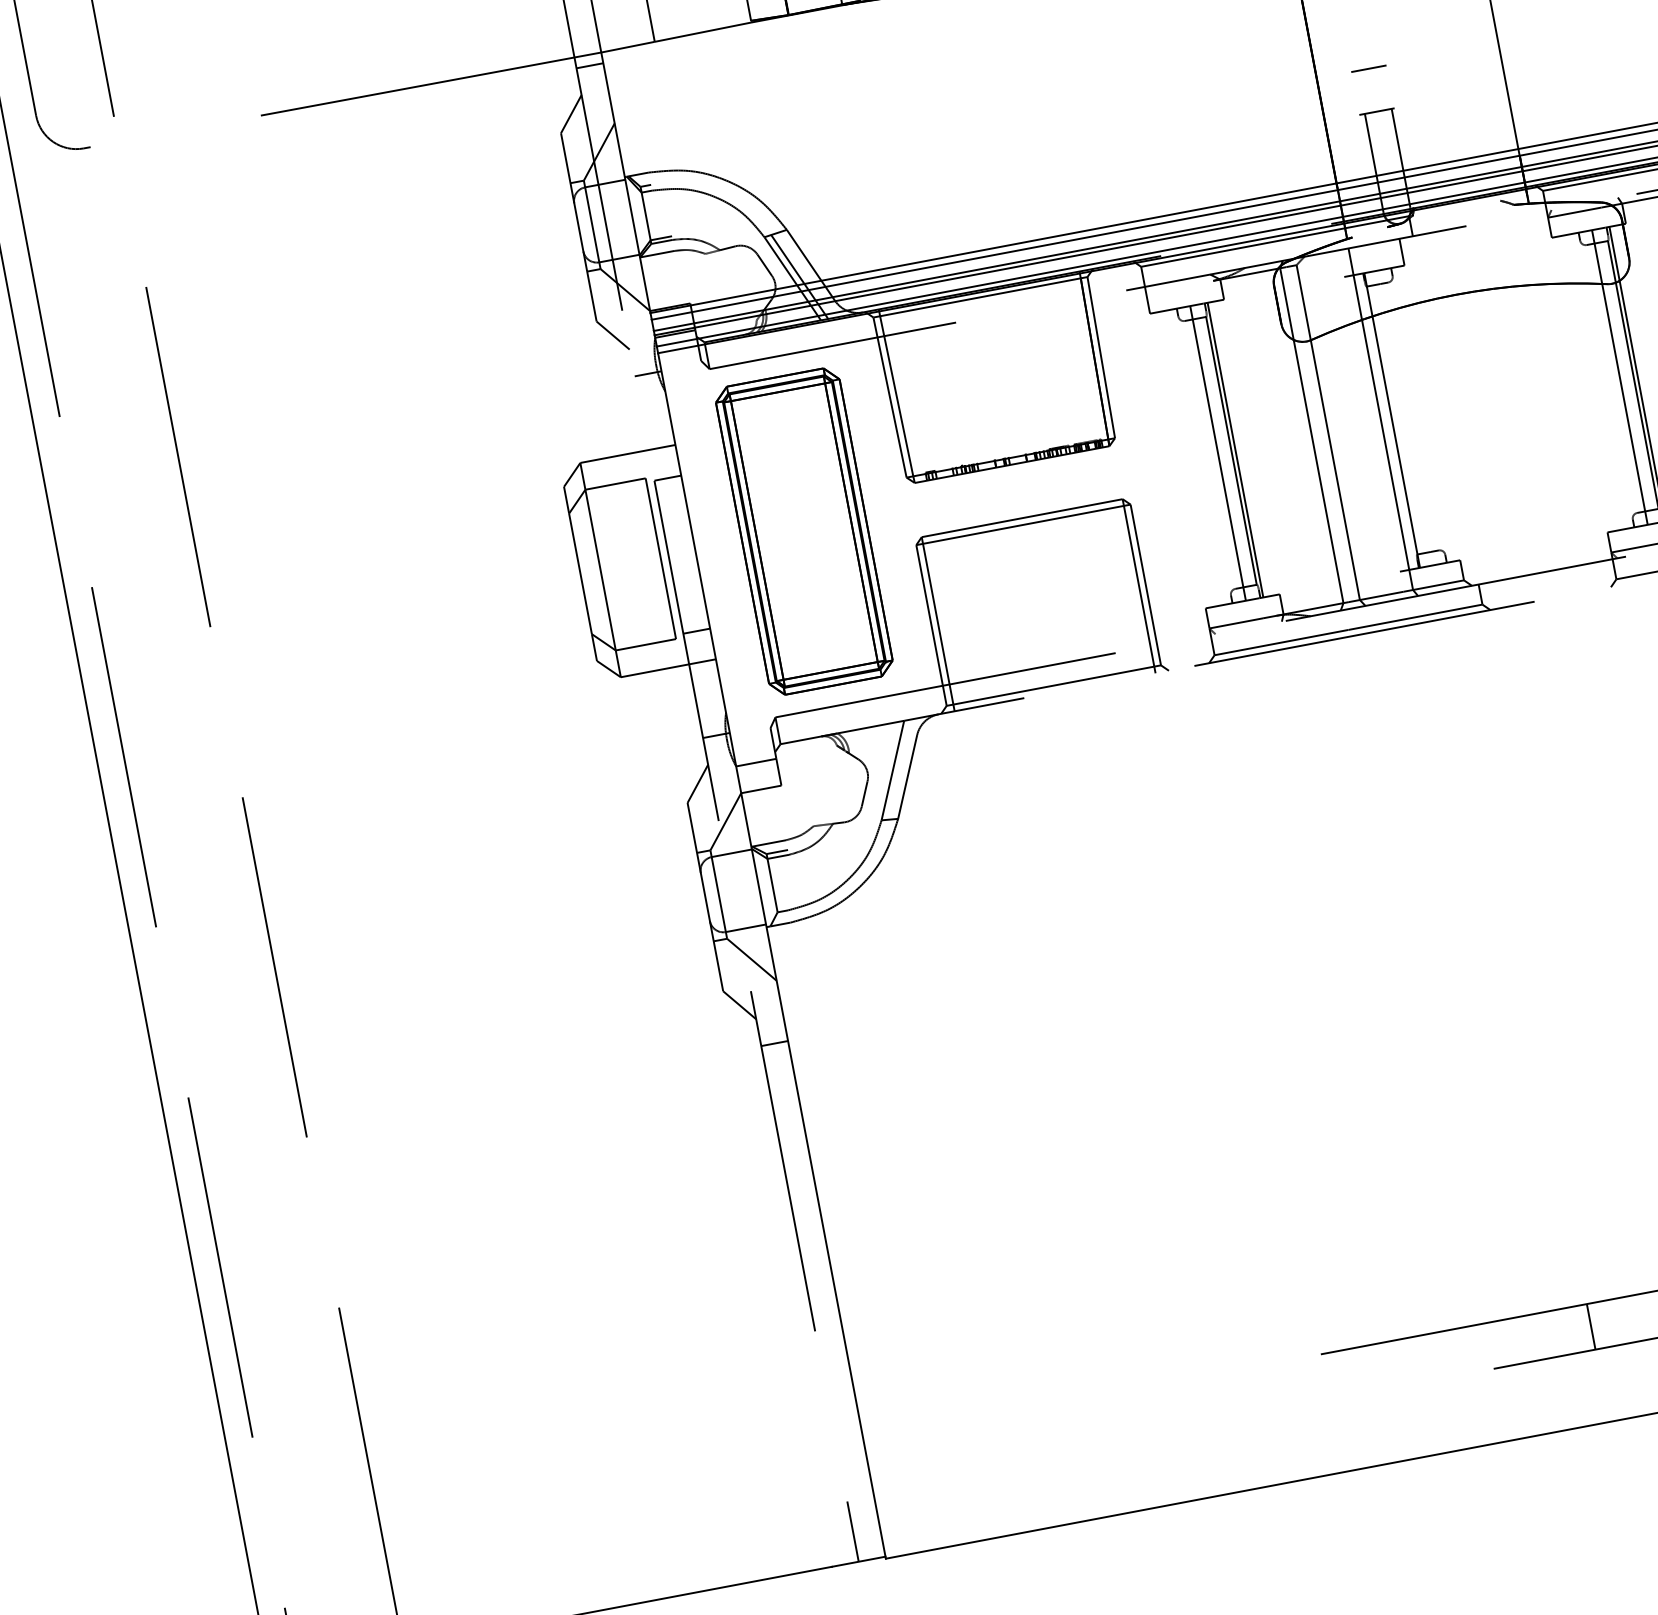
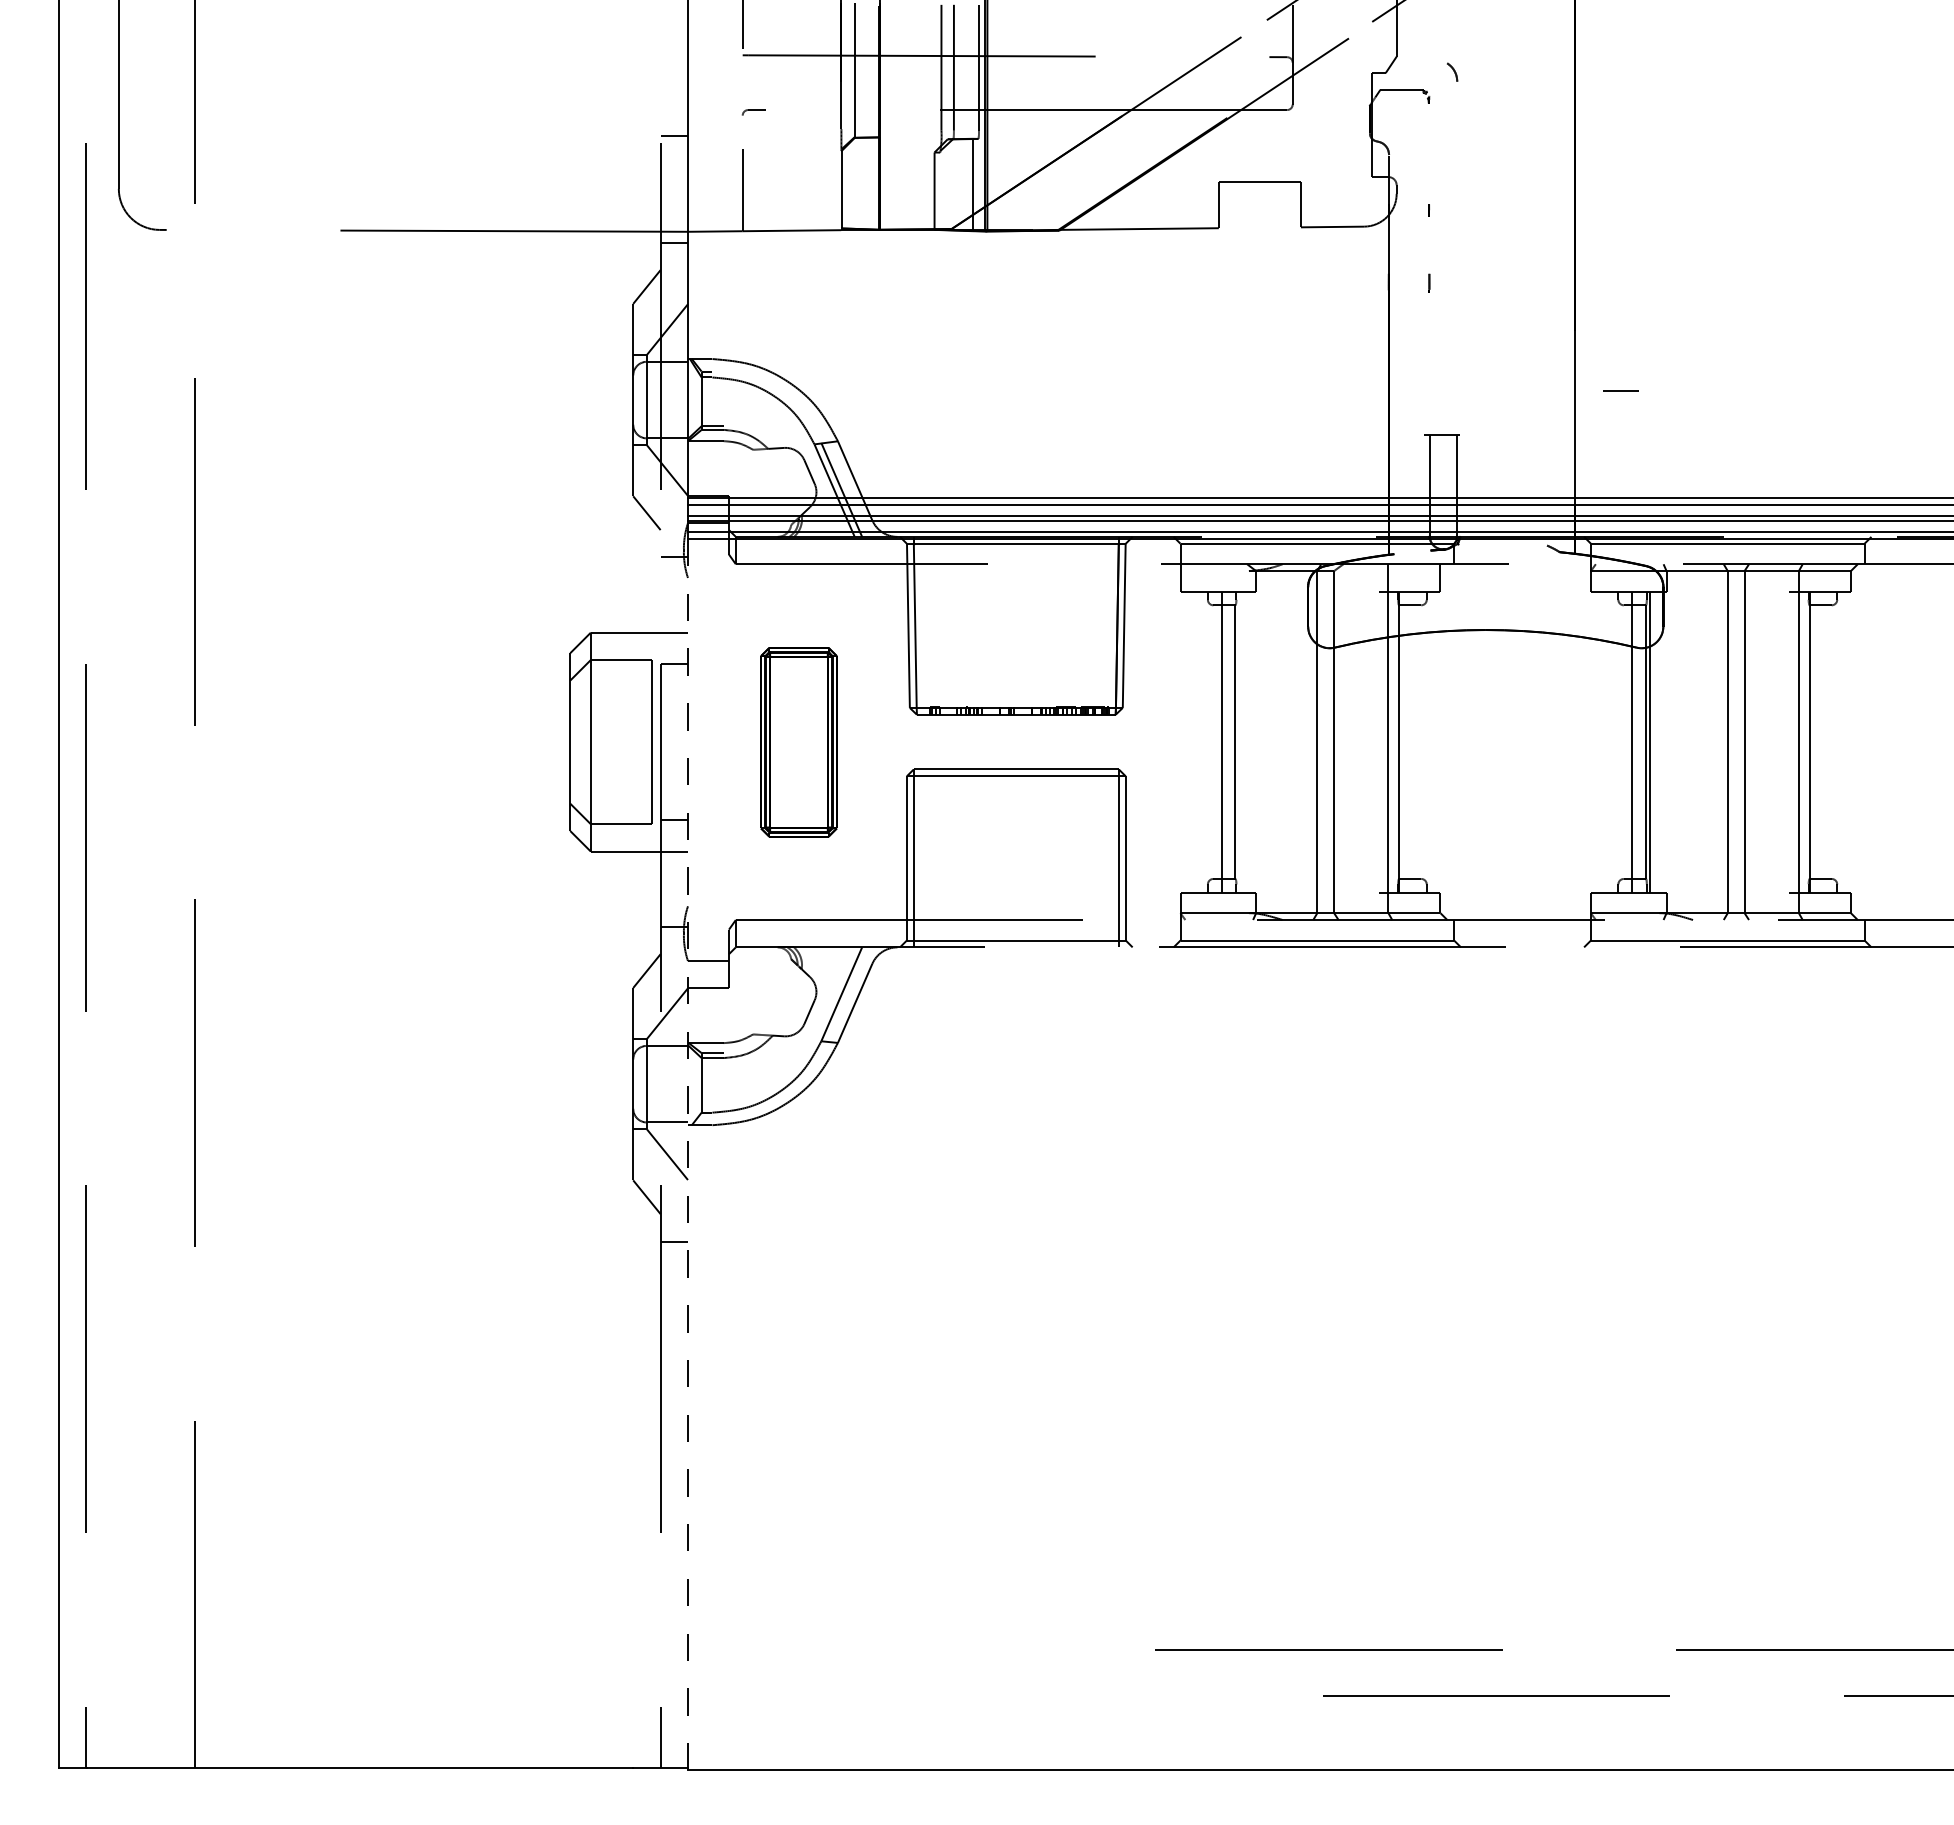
line: (1368, 68) -> (1620, 390), moved
line: (1235, 449) -> (1239, 741), removed
part: (803, 532) -> (798, 742), size x0.6
line: (771, 955) -> (687, 1154), solid -> dashed
line: (1590, 1326) -> (1426, 1672), removed

